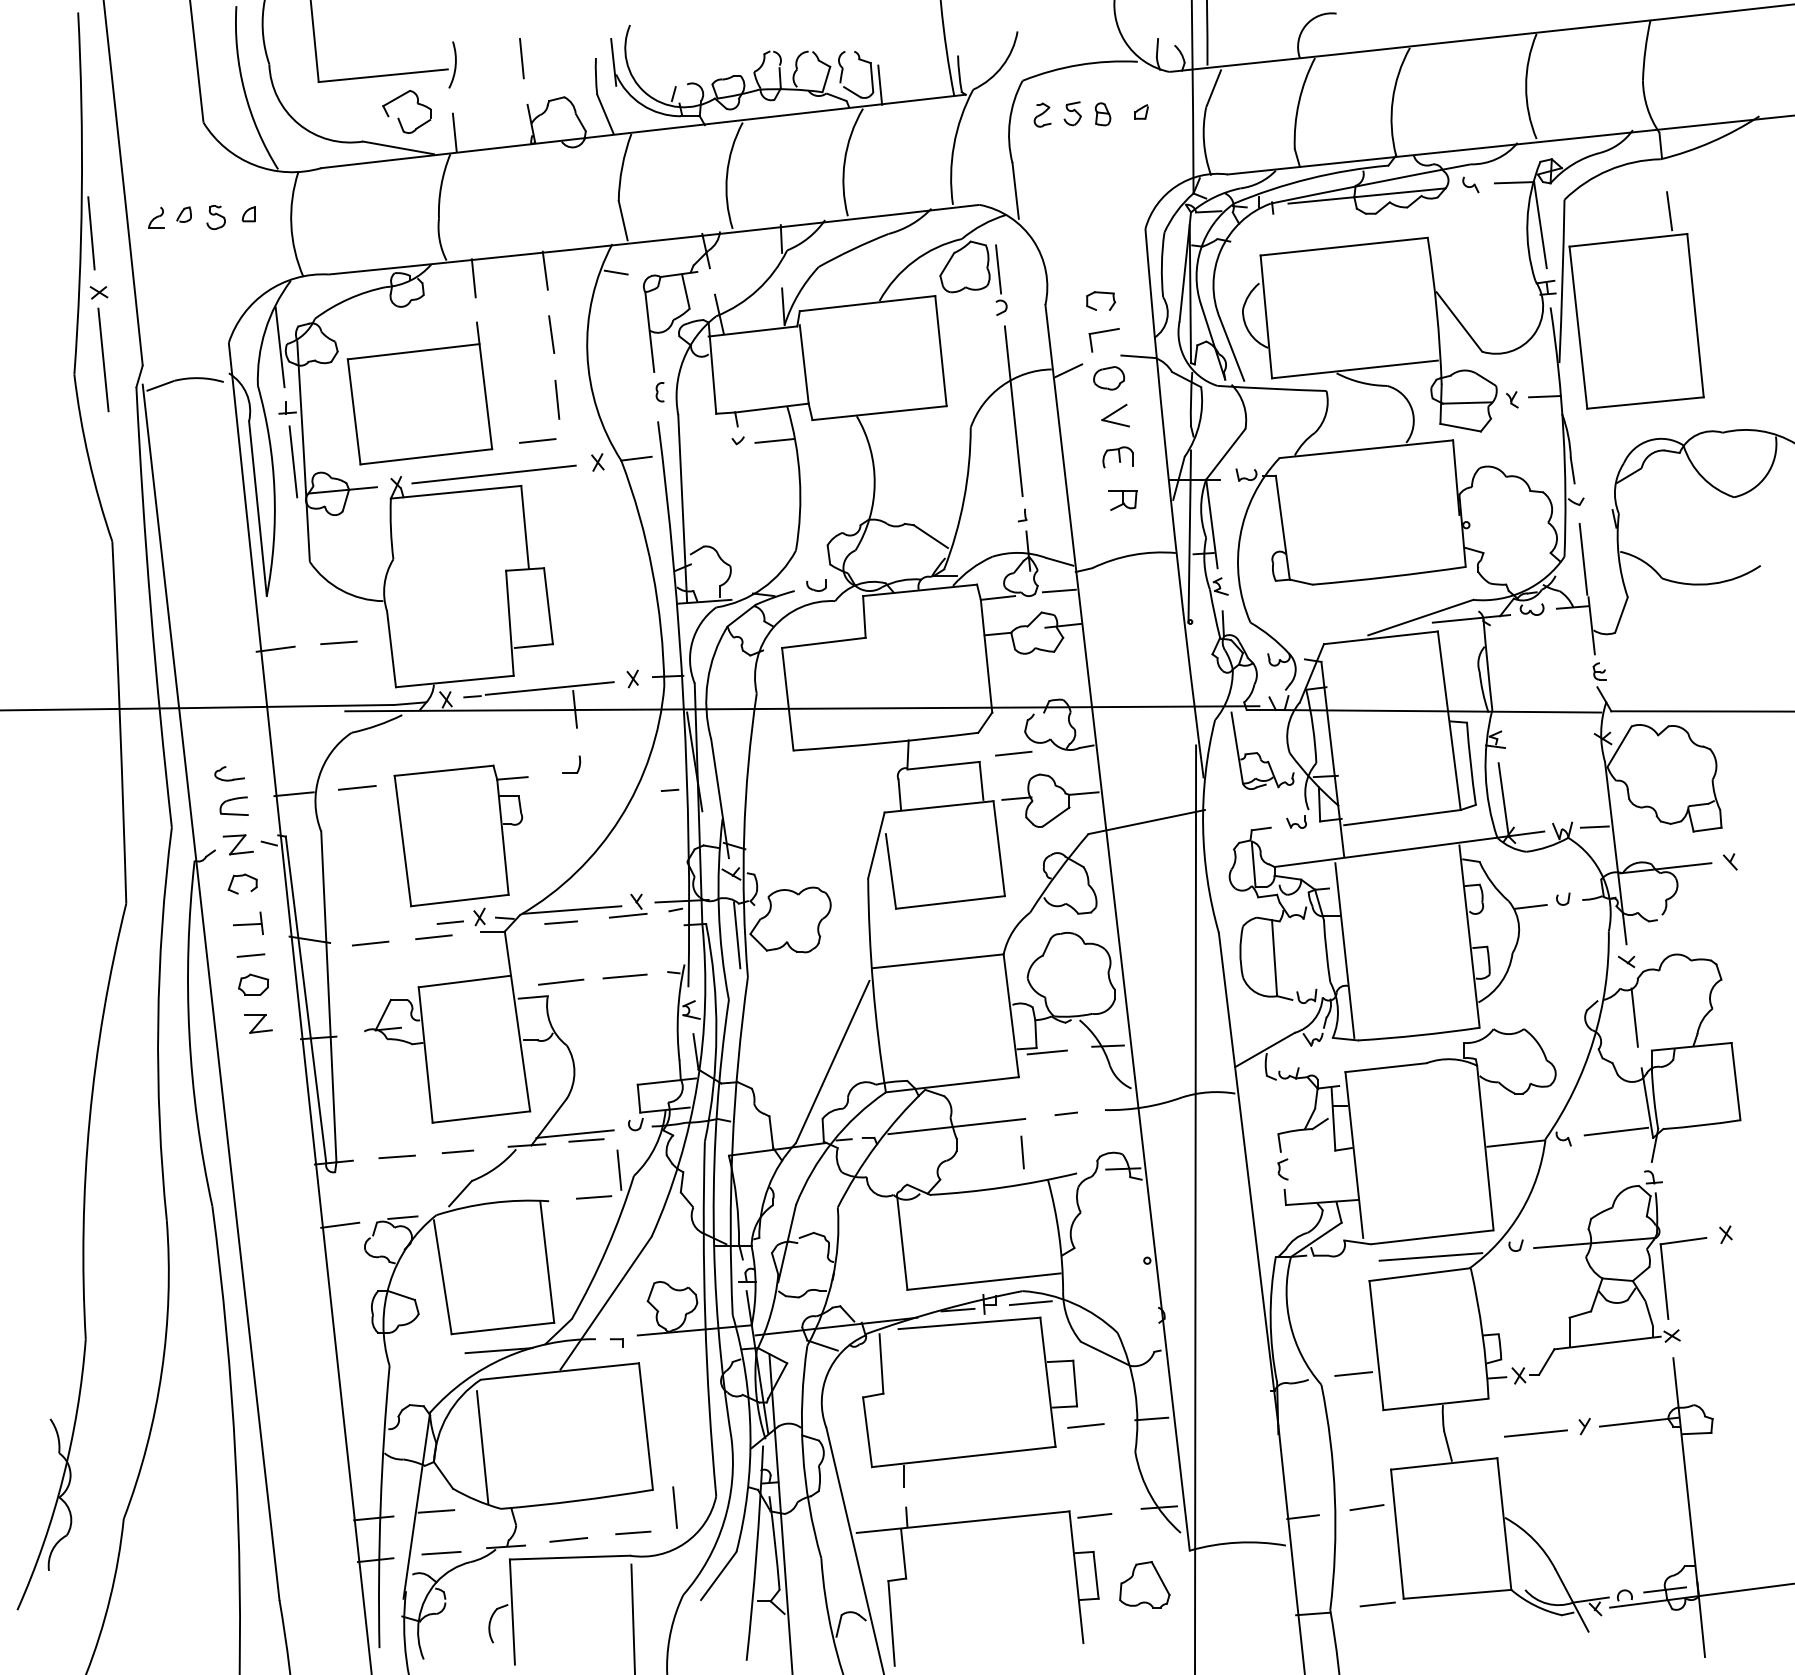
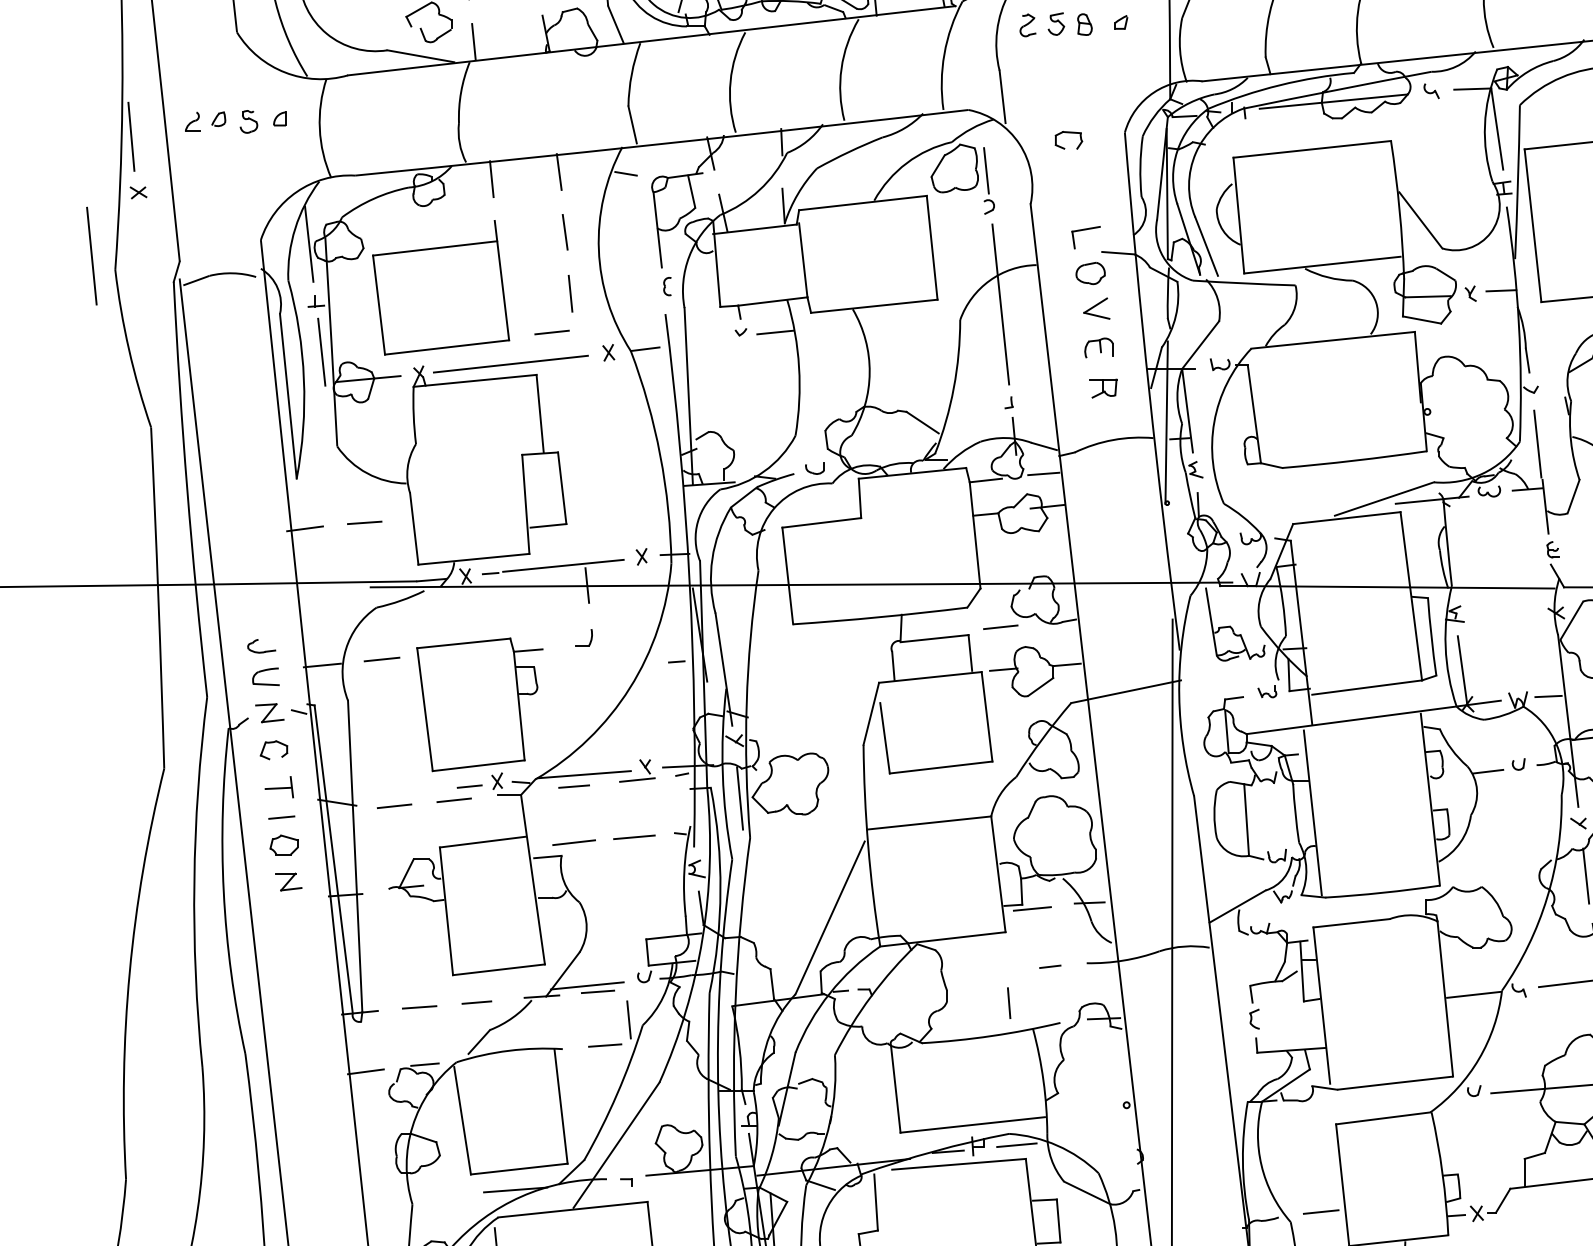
part: (1101, 293) -> (1069, 133), moved
line: (103, 359) -> (91, 255), moved
line: (1068, 370) -> (1052, 266), removed
line: (956, 1126) -> (946, 978), removed
line: (1430, 1256) -> (1393, 1101), removed

